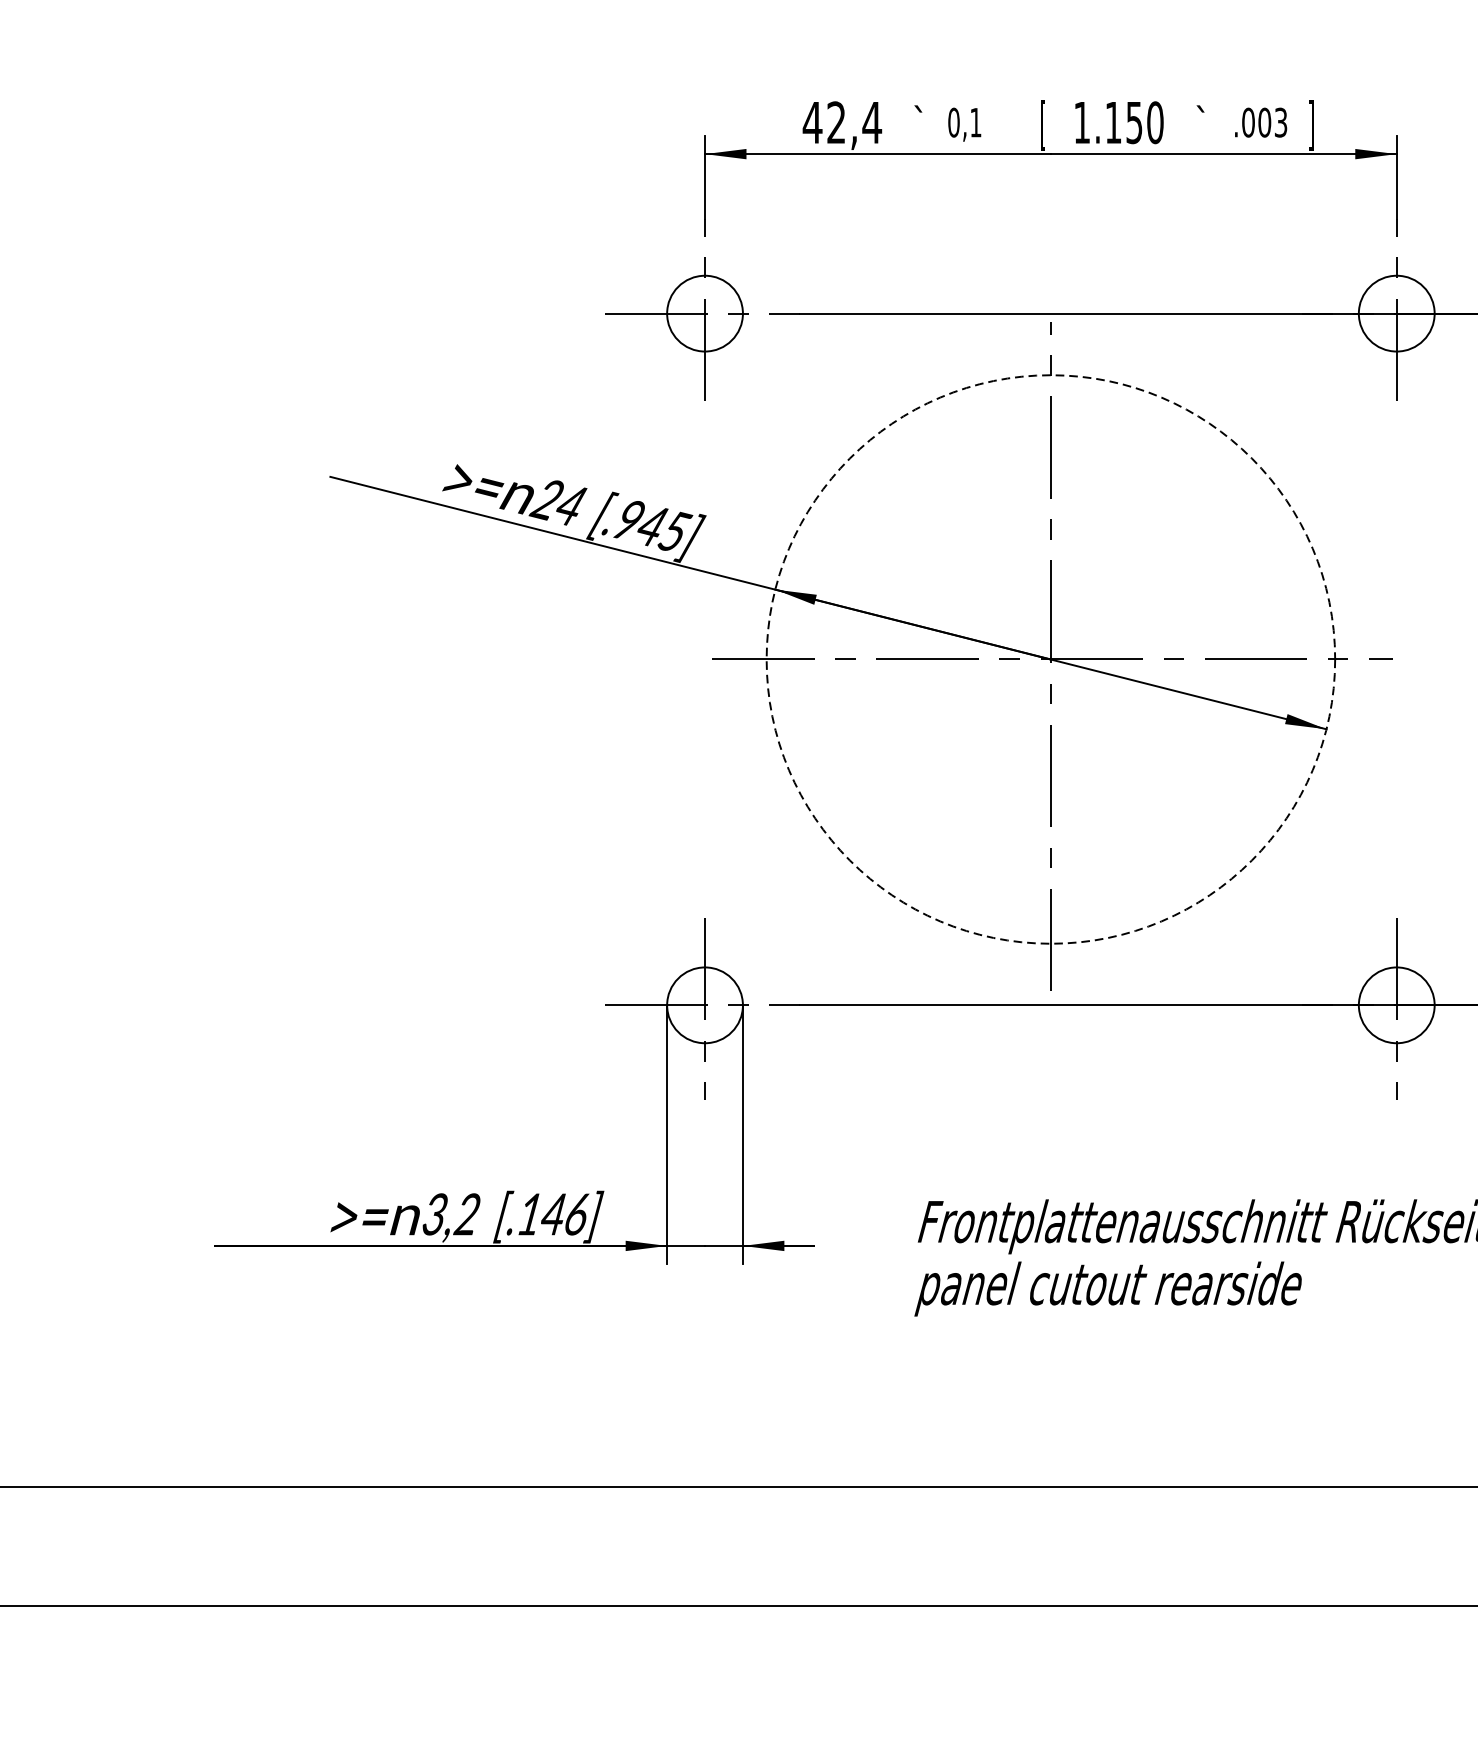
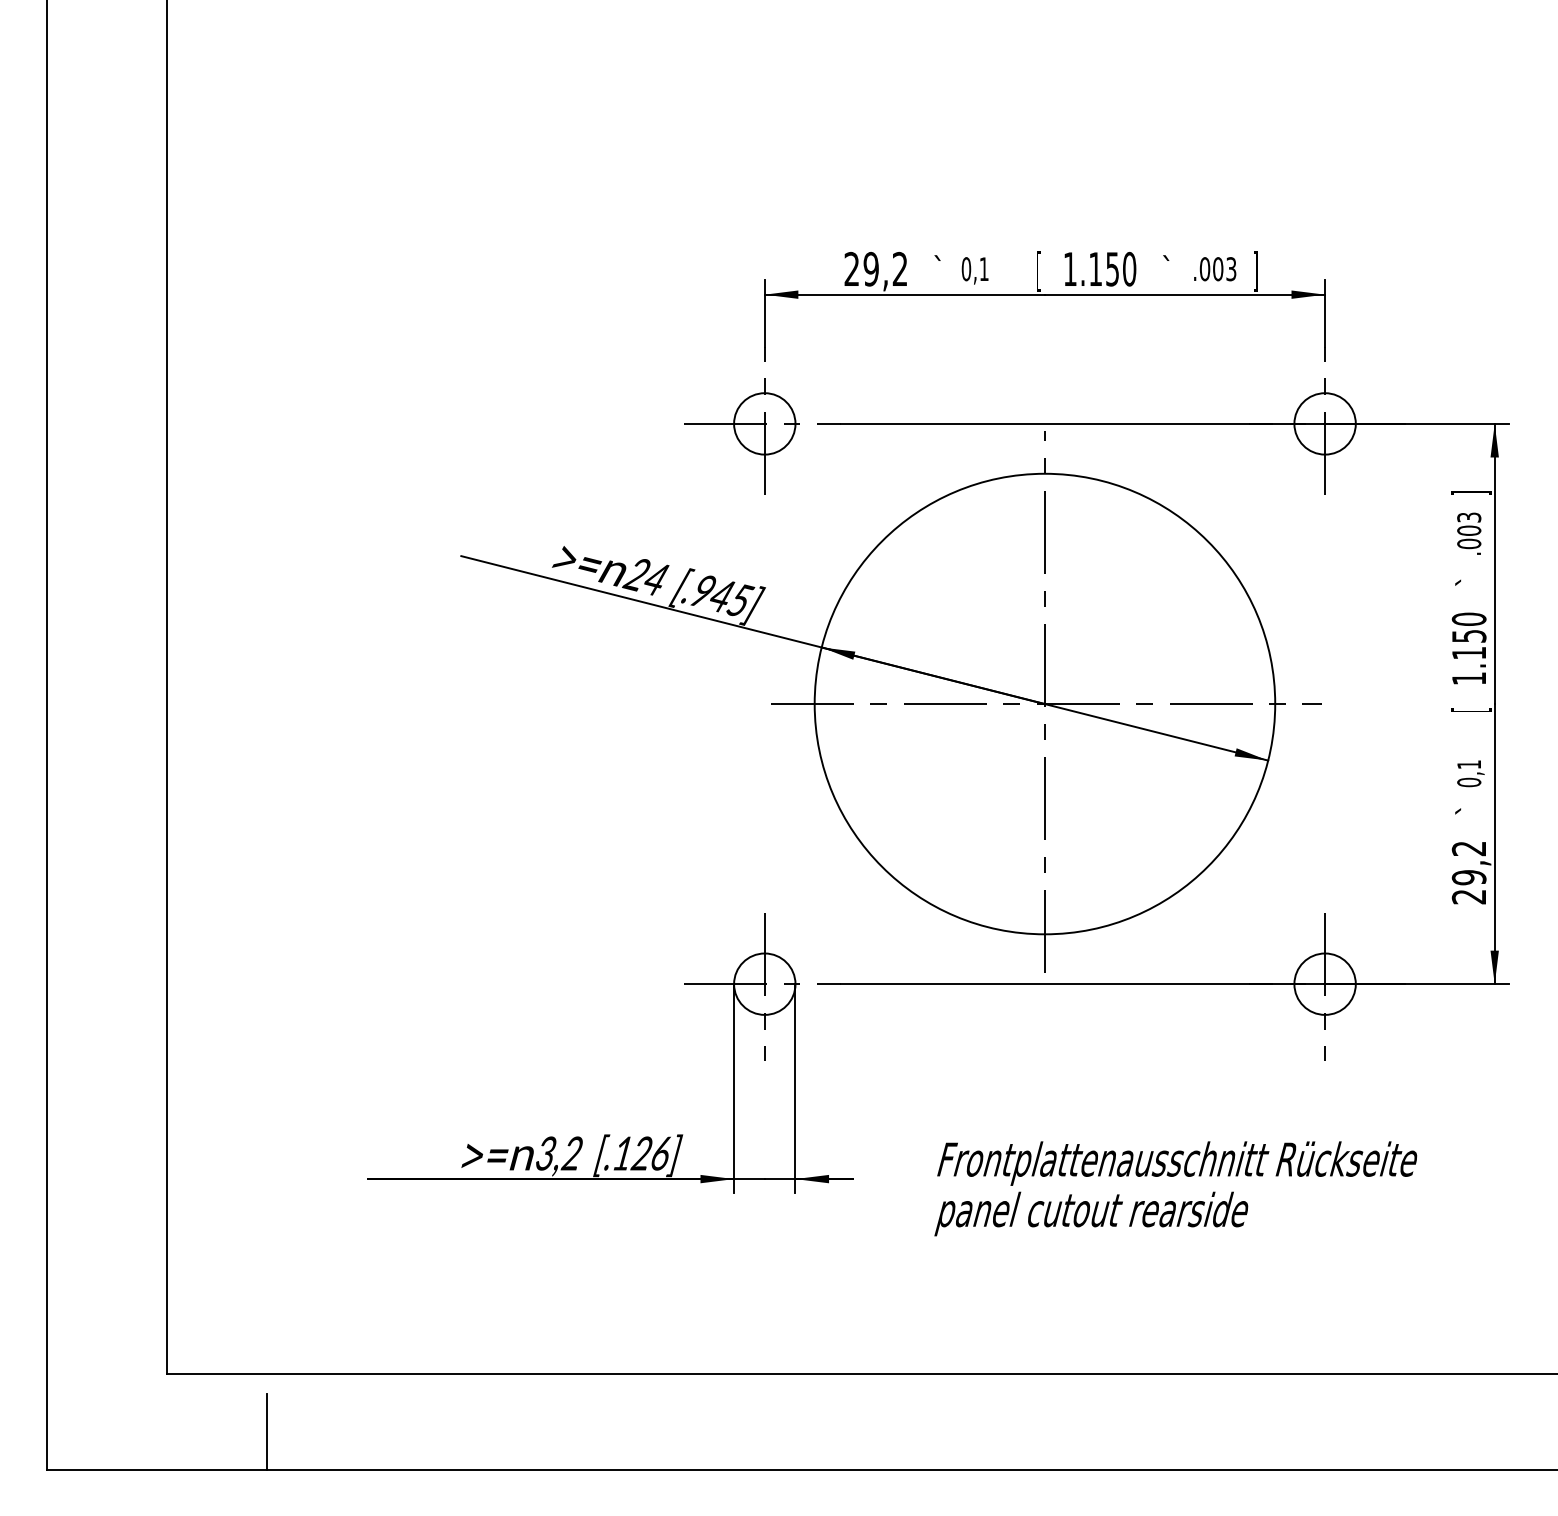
text: (841, 121) -> (875, 268), 42,4 -> 29,2
circle: (1050, 658) -> (1044, 703), dashed -> solid
text: (552, 1214) -> (641, 1153), [.146] -> [.126]
line: (91, 1557) -> (267, 1431), added

